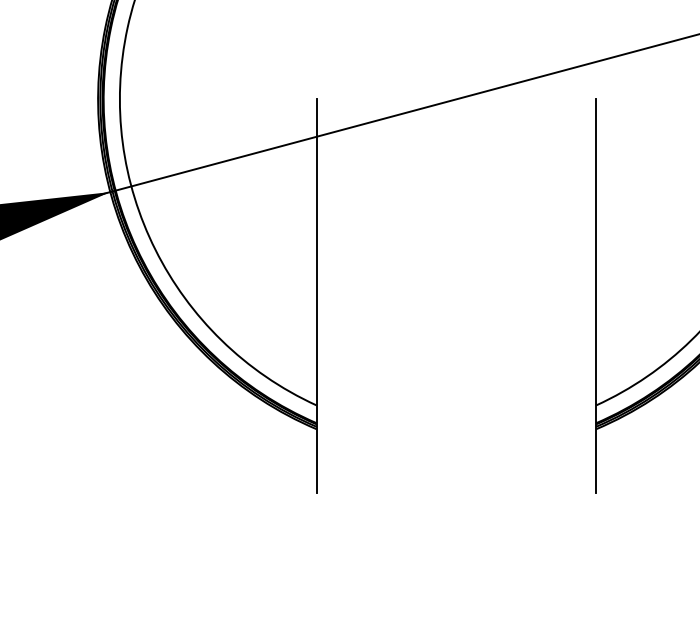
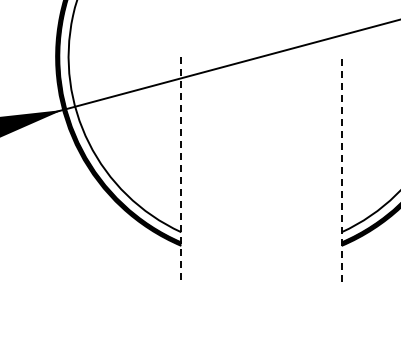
line: (316, 295) -> (181, 169), solid -> dashed
line: (595, 295) -> (341, 169), solid -> dashed

